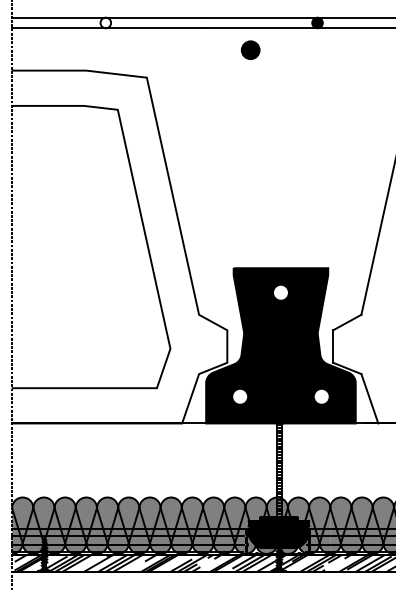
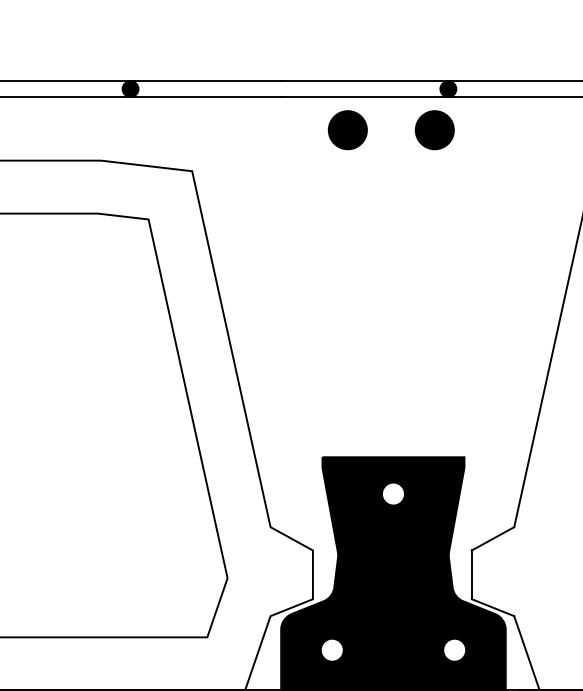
fill: (105, 22) -> (130, 88), added
part: (250, 49) -> (347, 128), size x1.43
part: (308, 49) -> (434, 128), added

